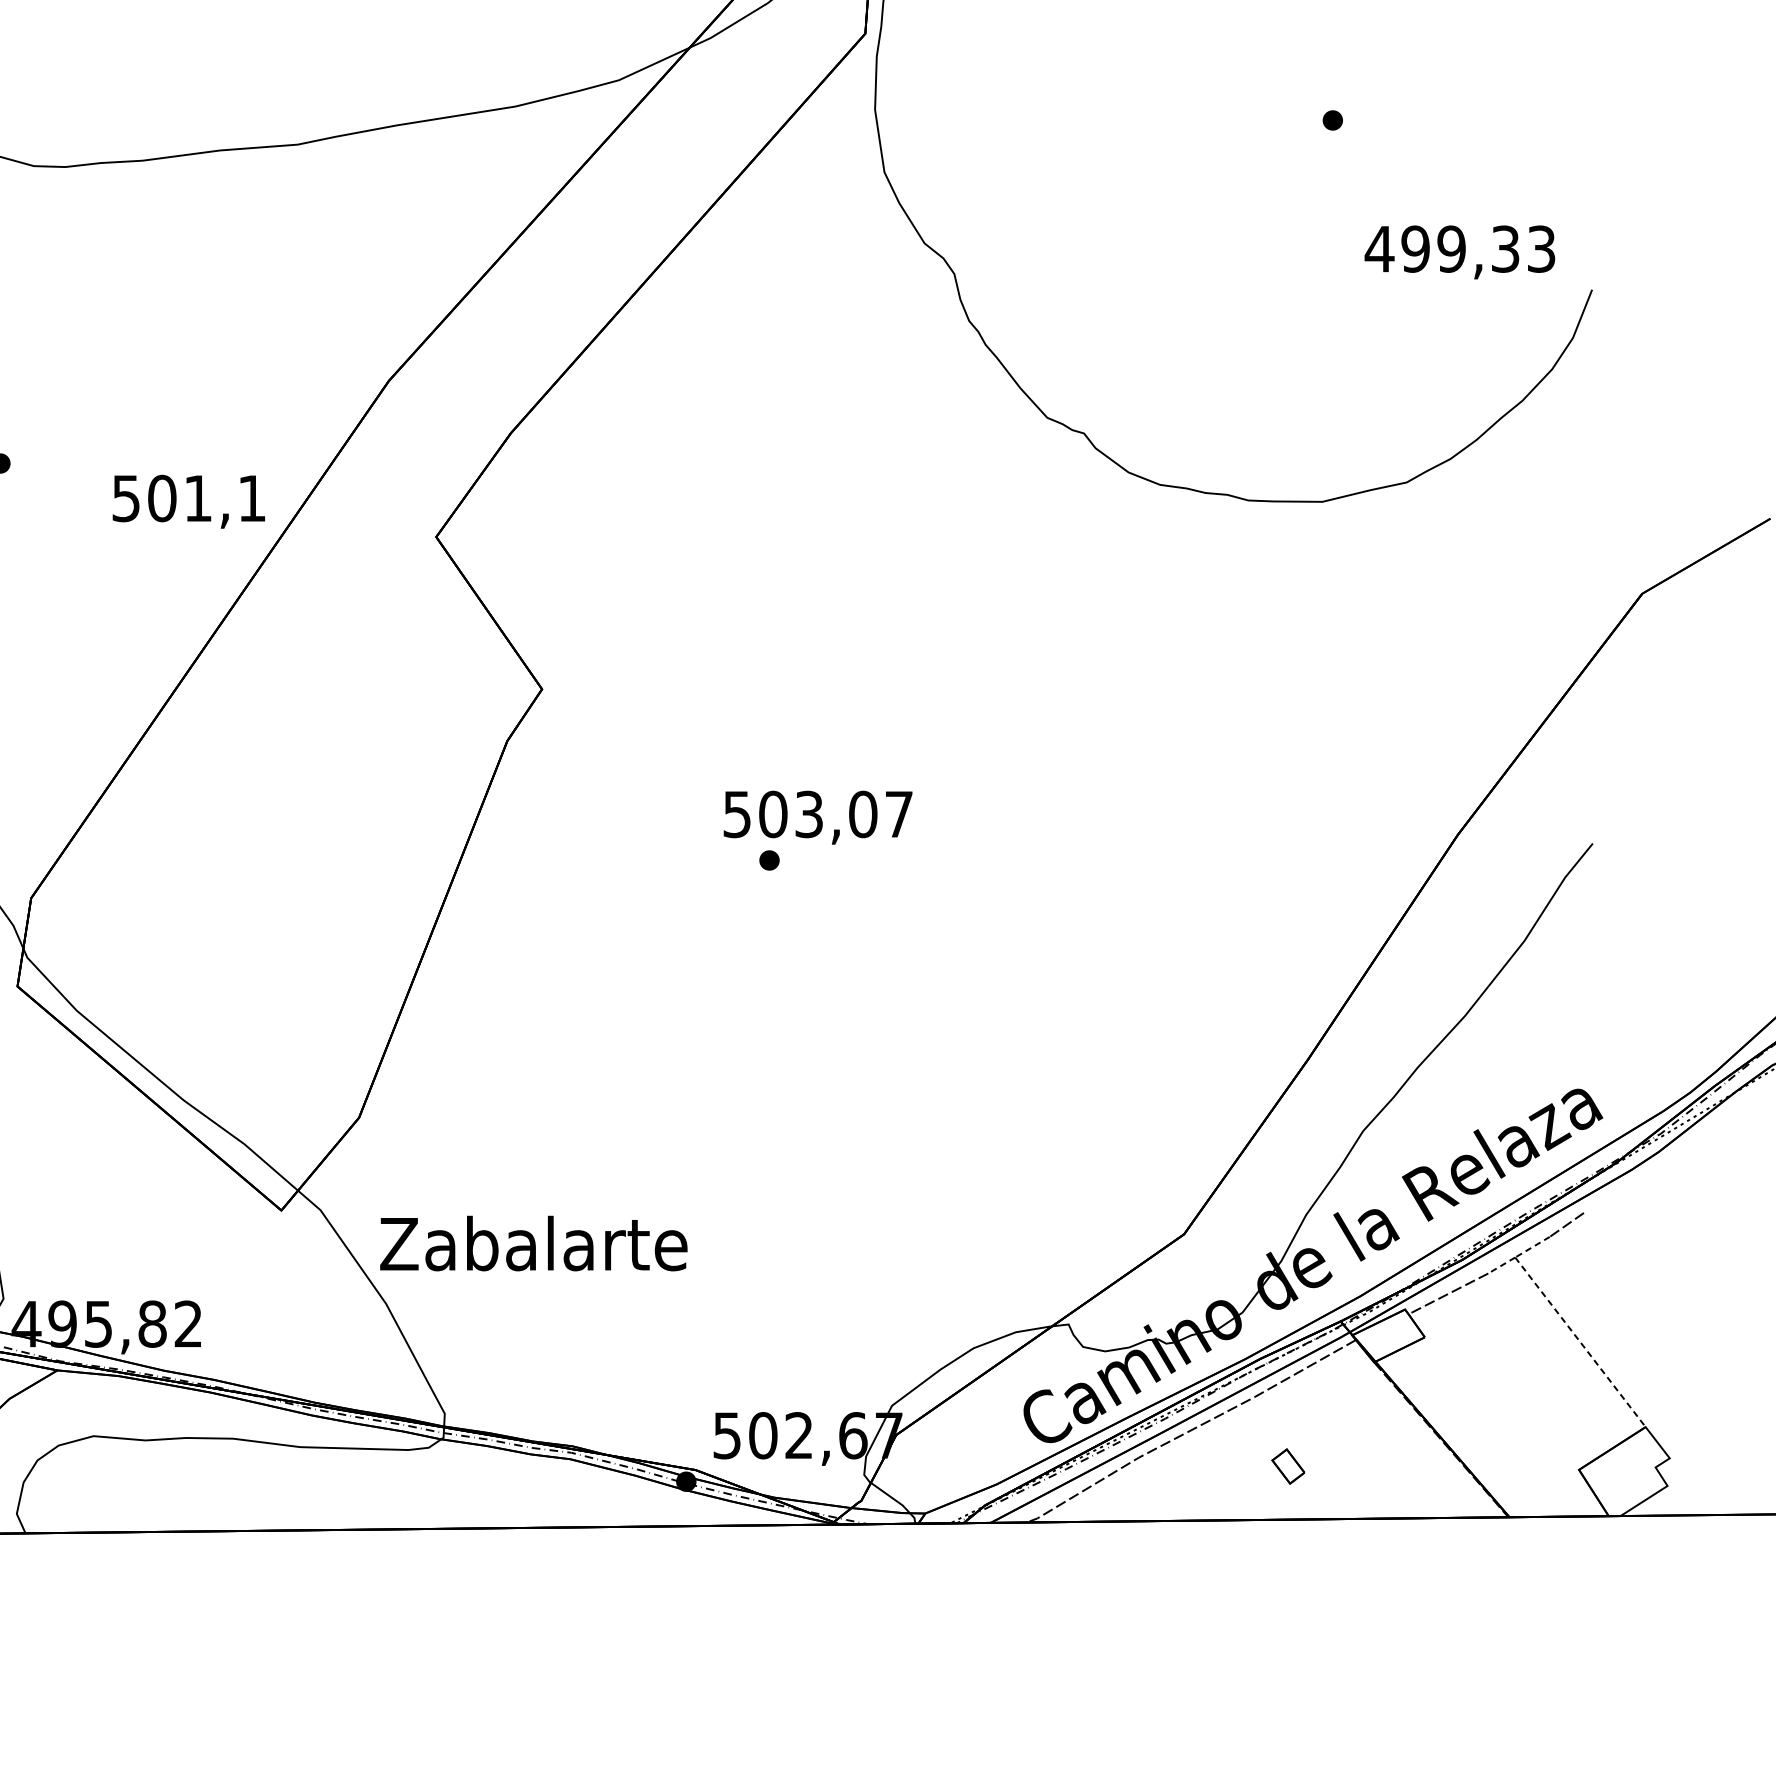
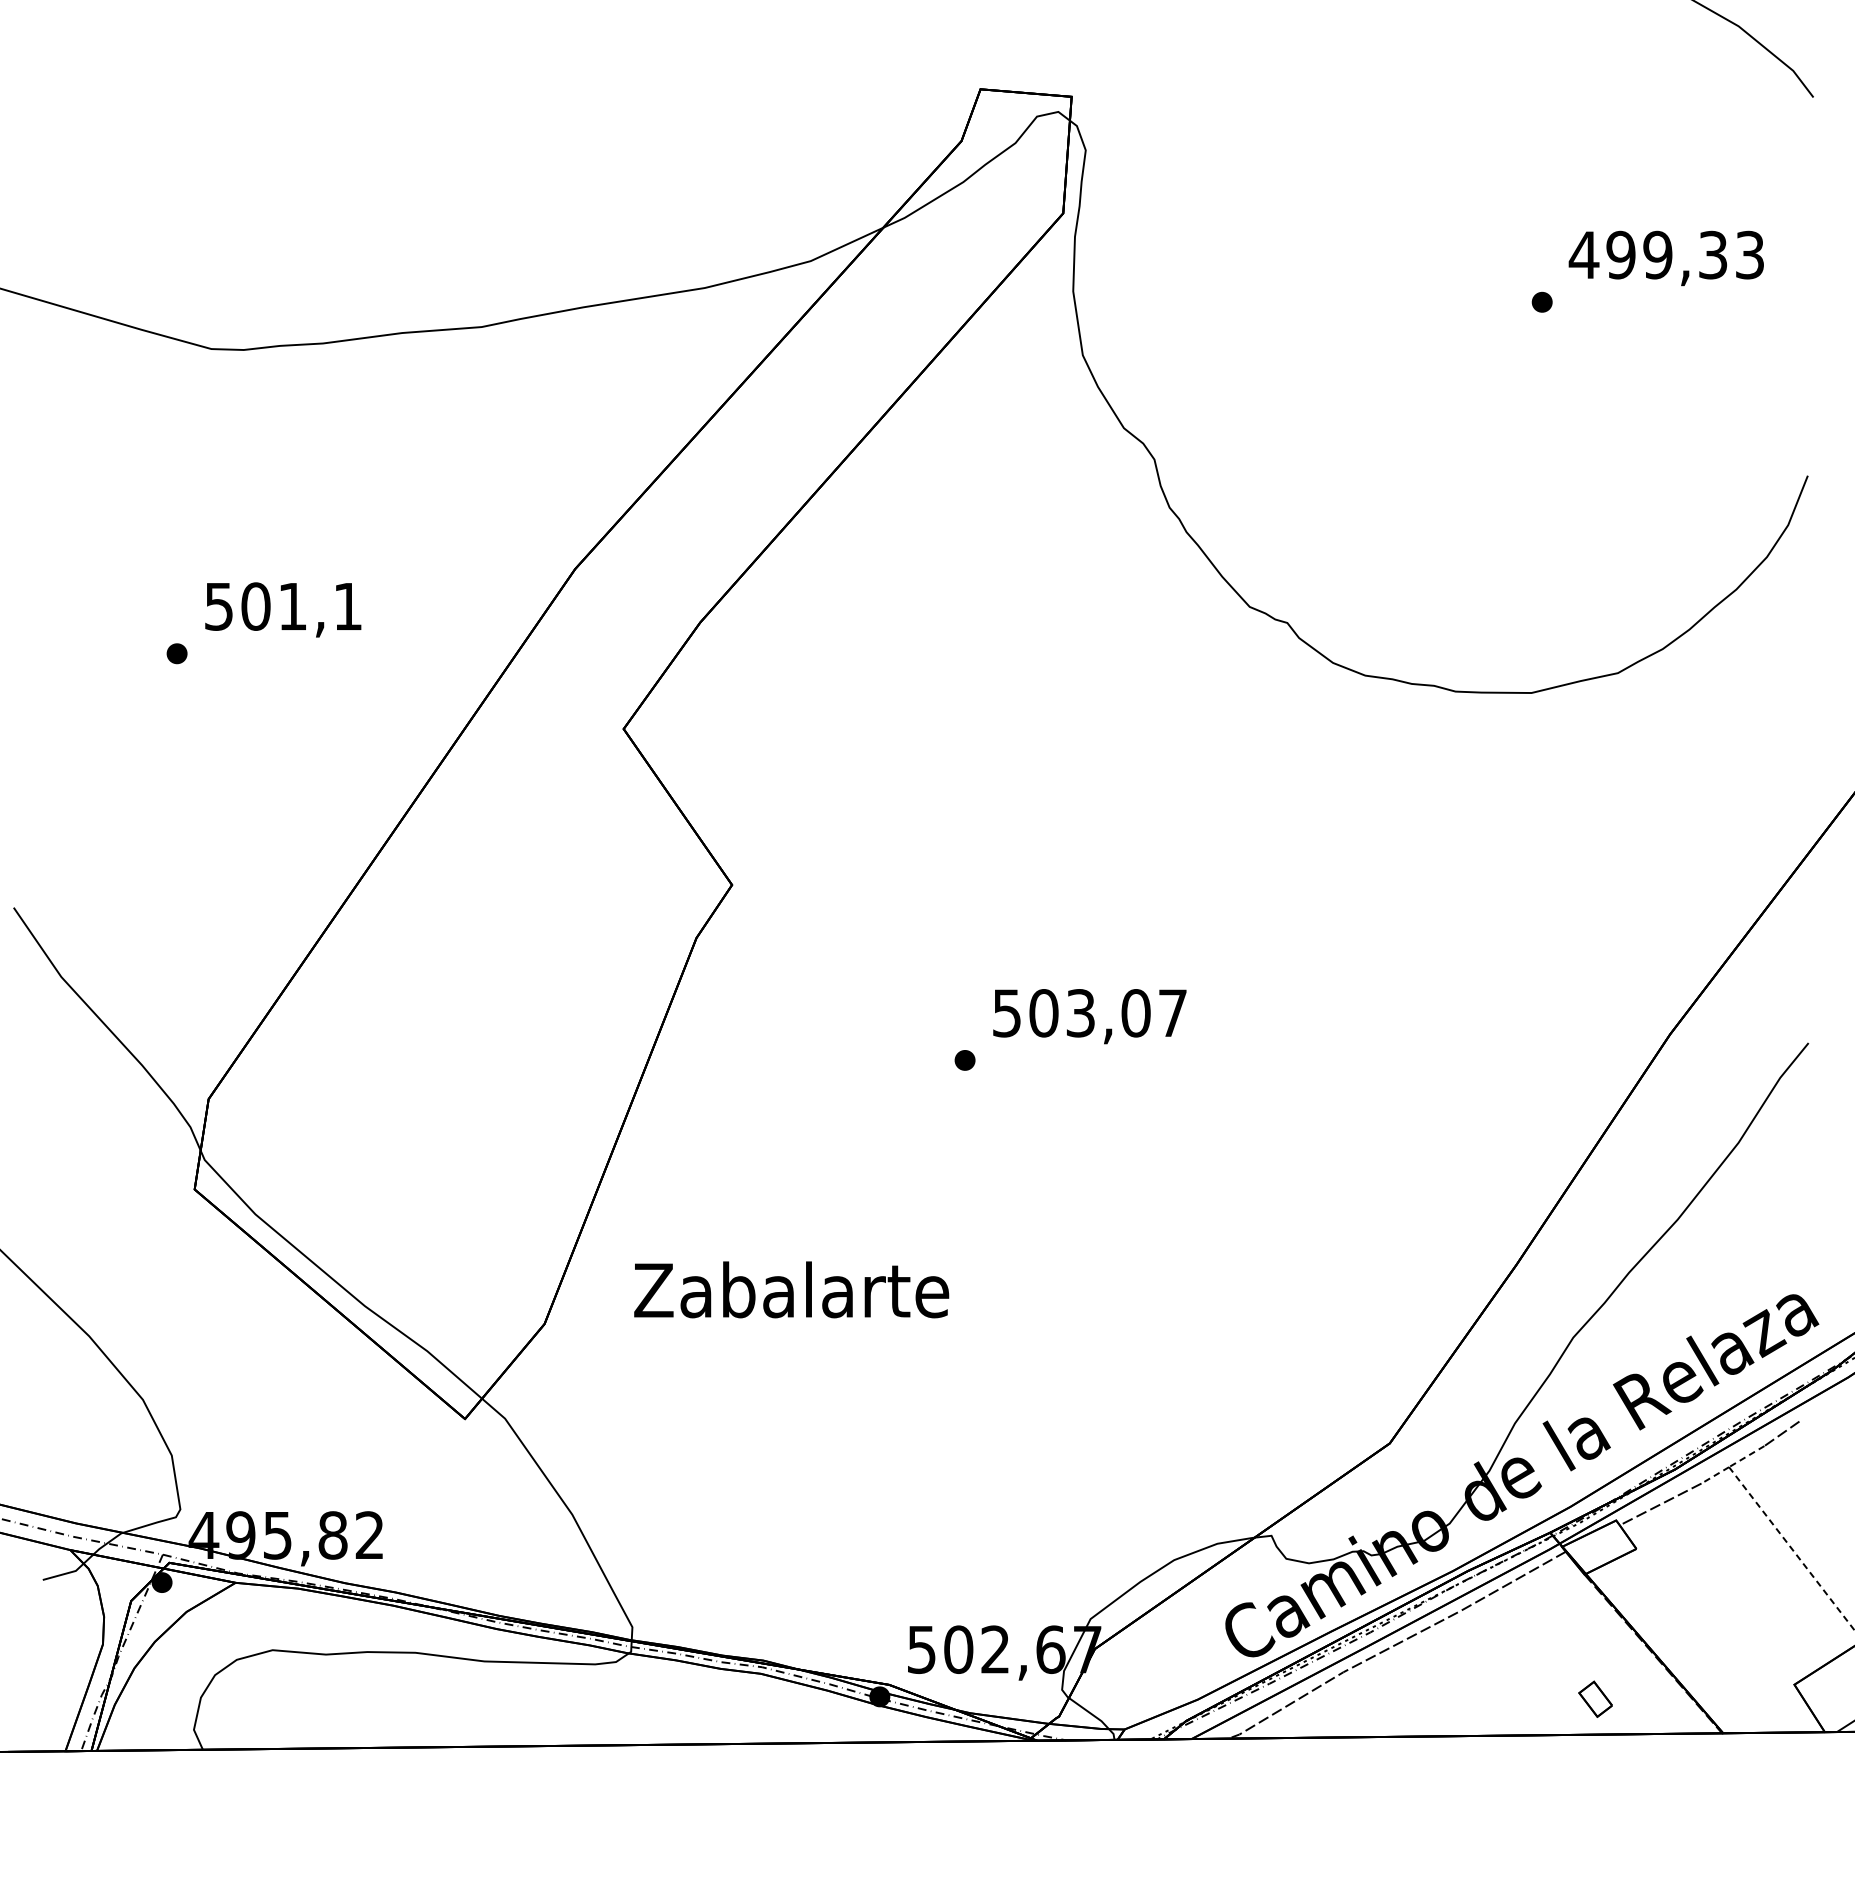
text: (1459, 252) -> (1665, 258), moved
text: (189, 501) -> (283, 609), moved
text: (817, 817) -> (1089, 1016), moved
text: (533, 1243) -> (791, 1289), moved
part: (1288, 1465) -> (1595, 1698), moved

